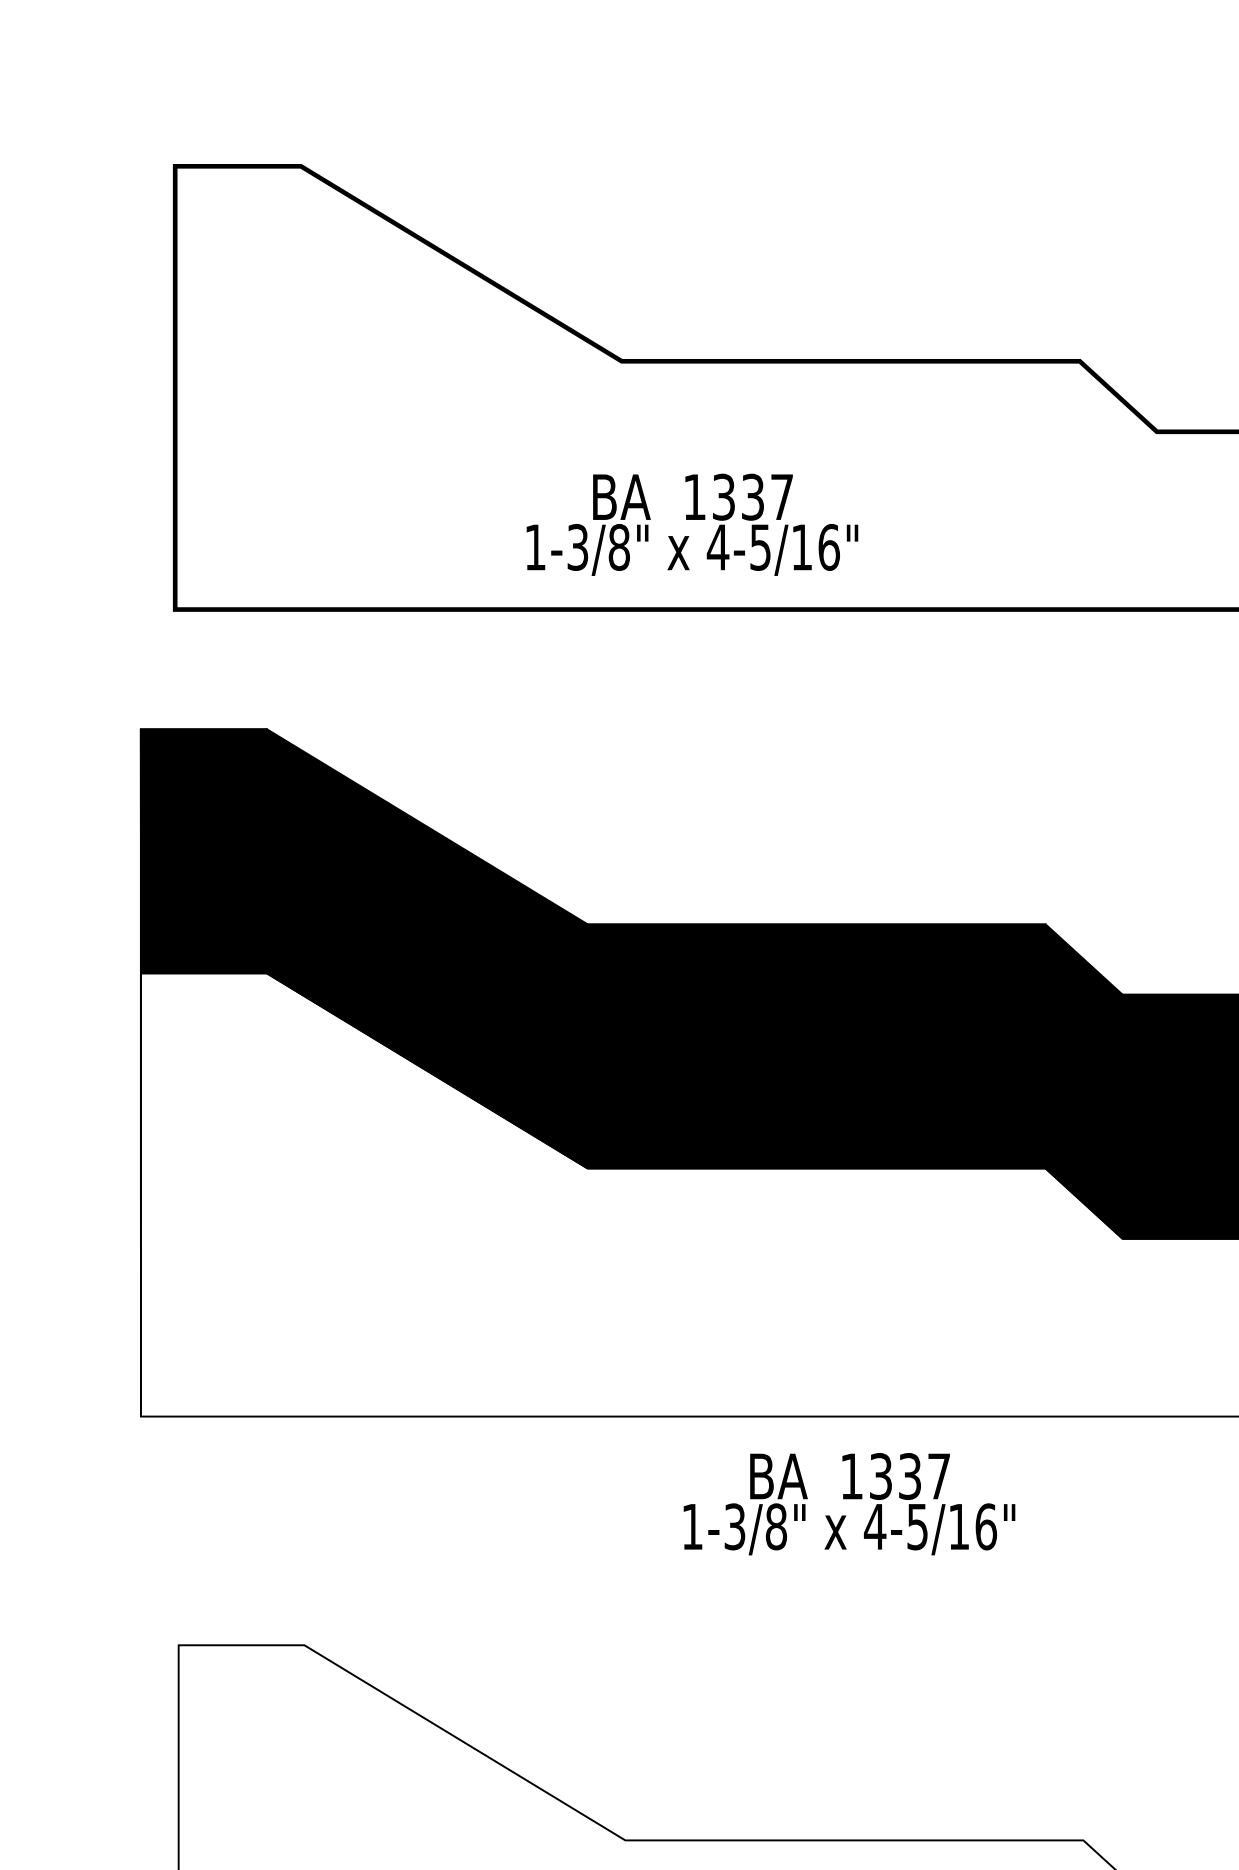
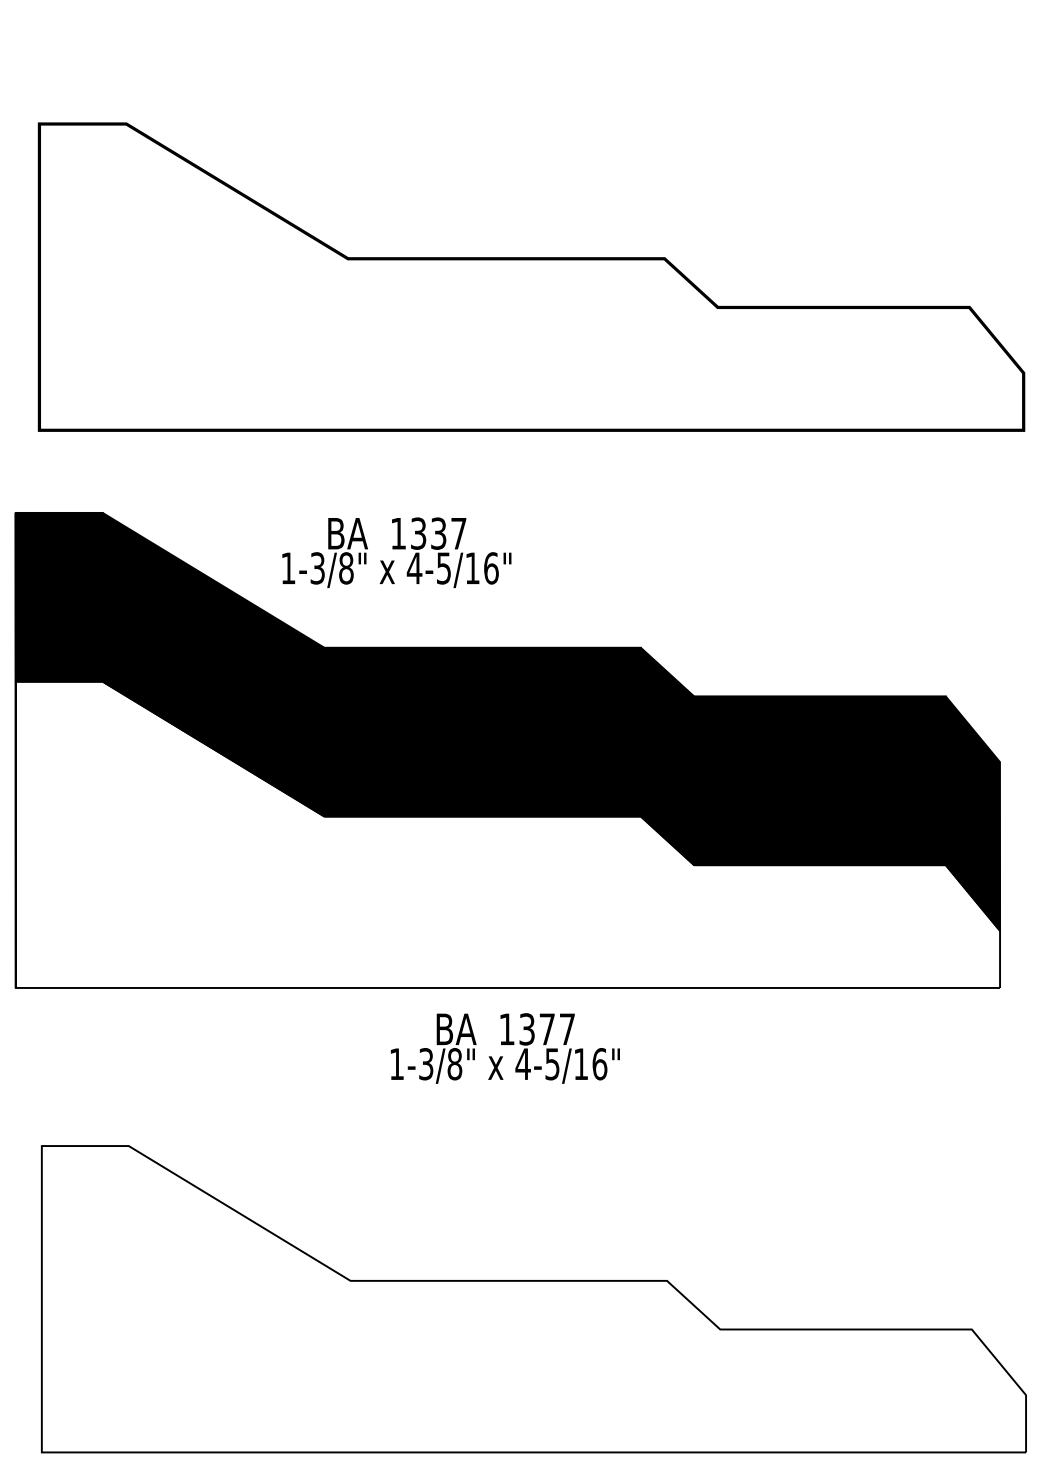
text: (691, 524) -> (396, 552), moved
text: (908, 1476) -> (546, 1029), 1337 -> 1377

